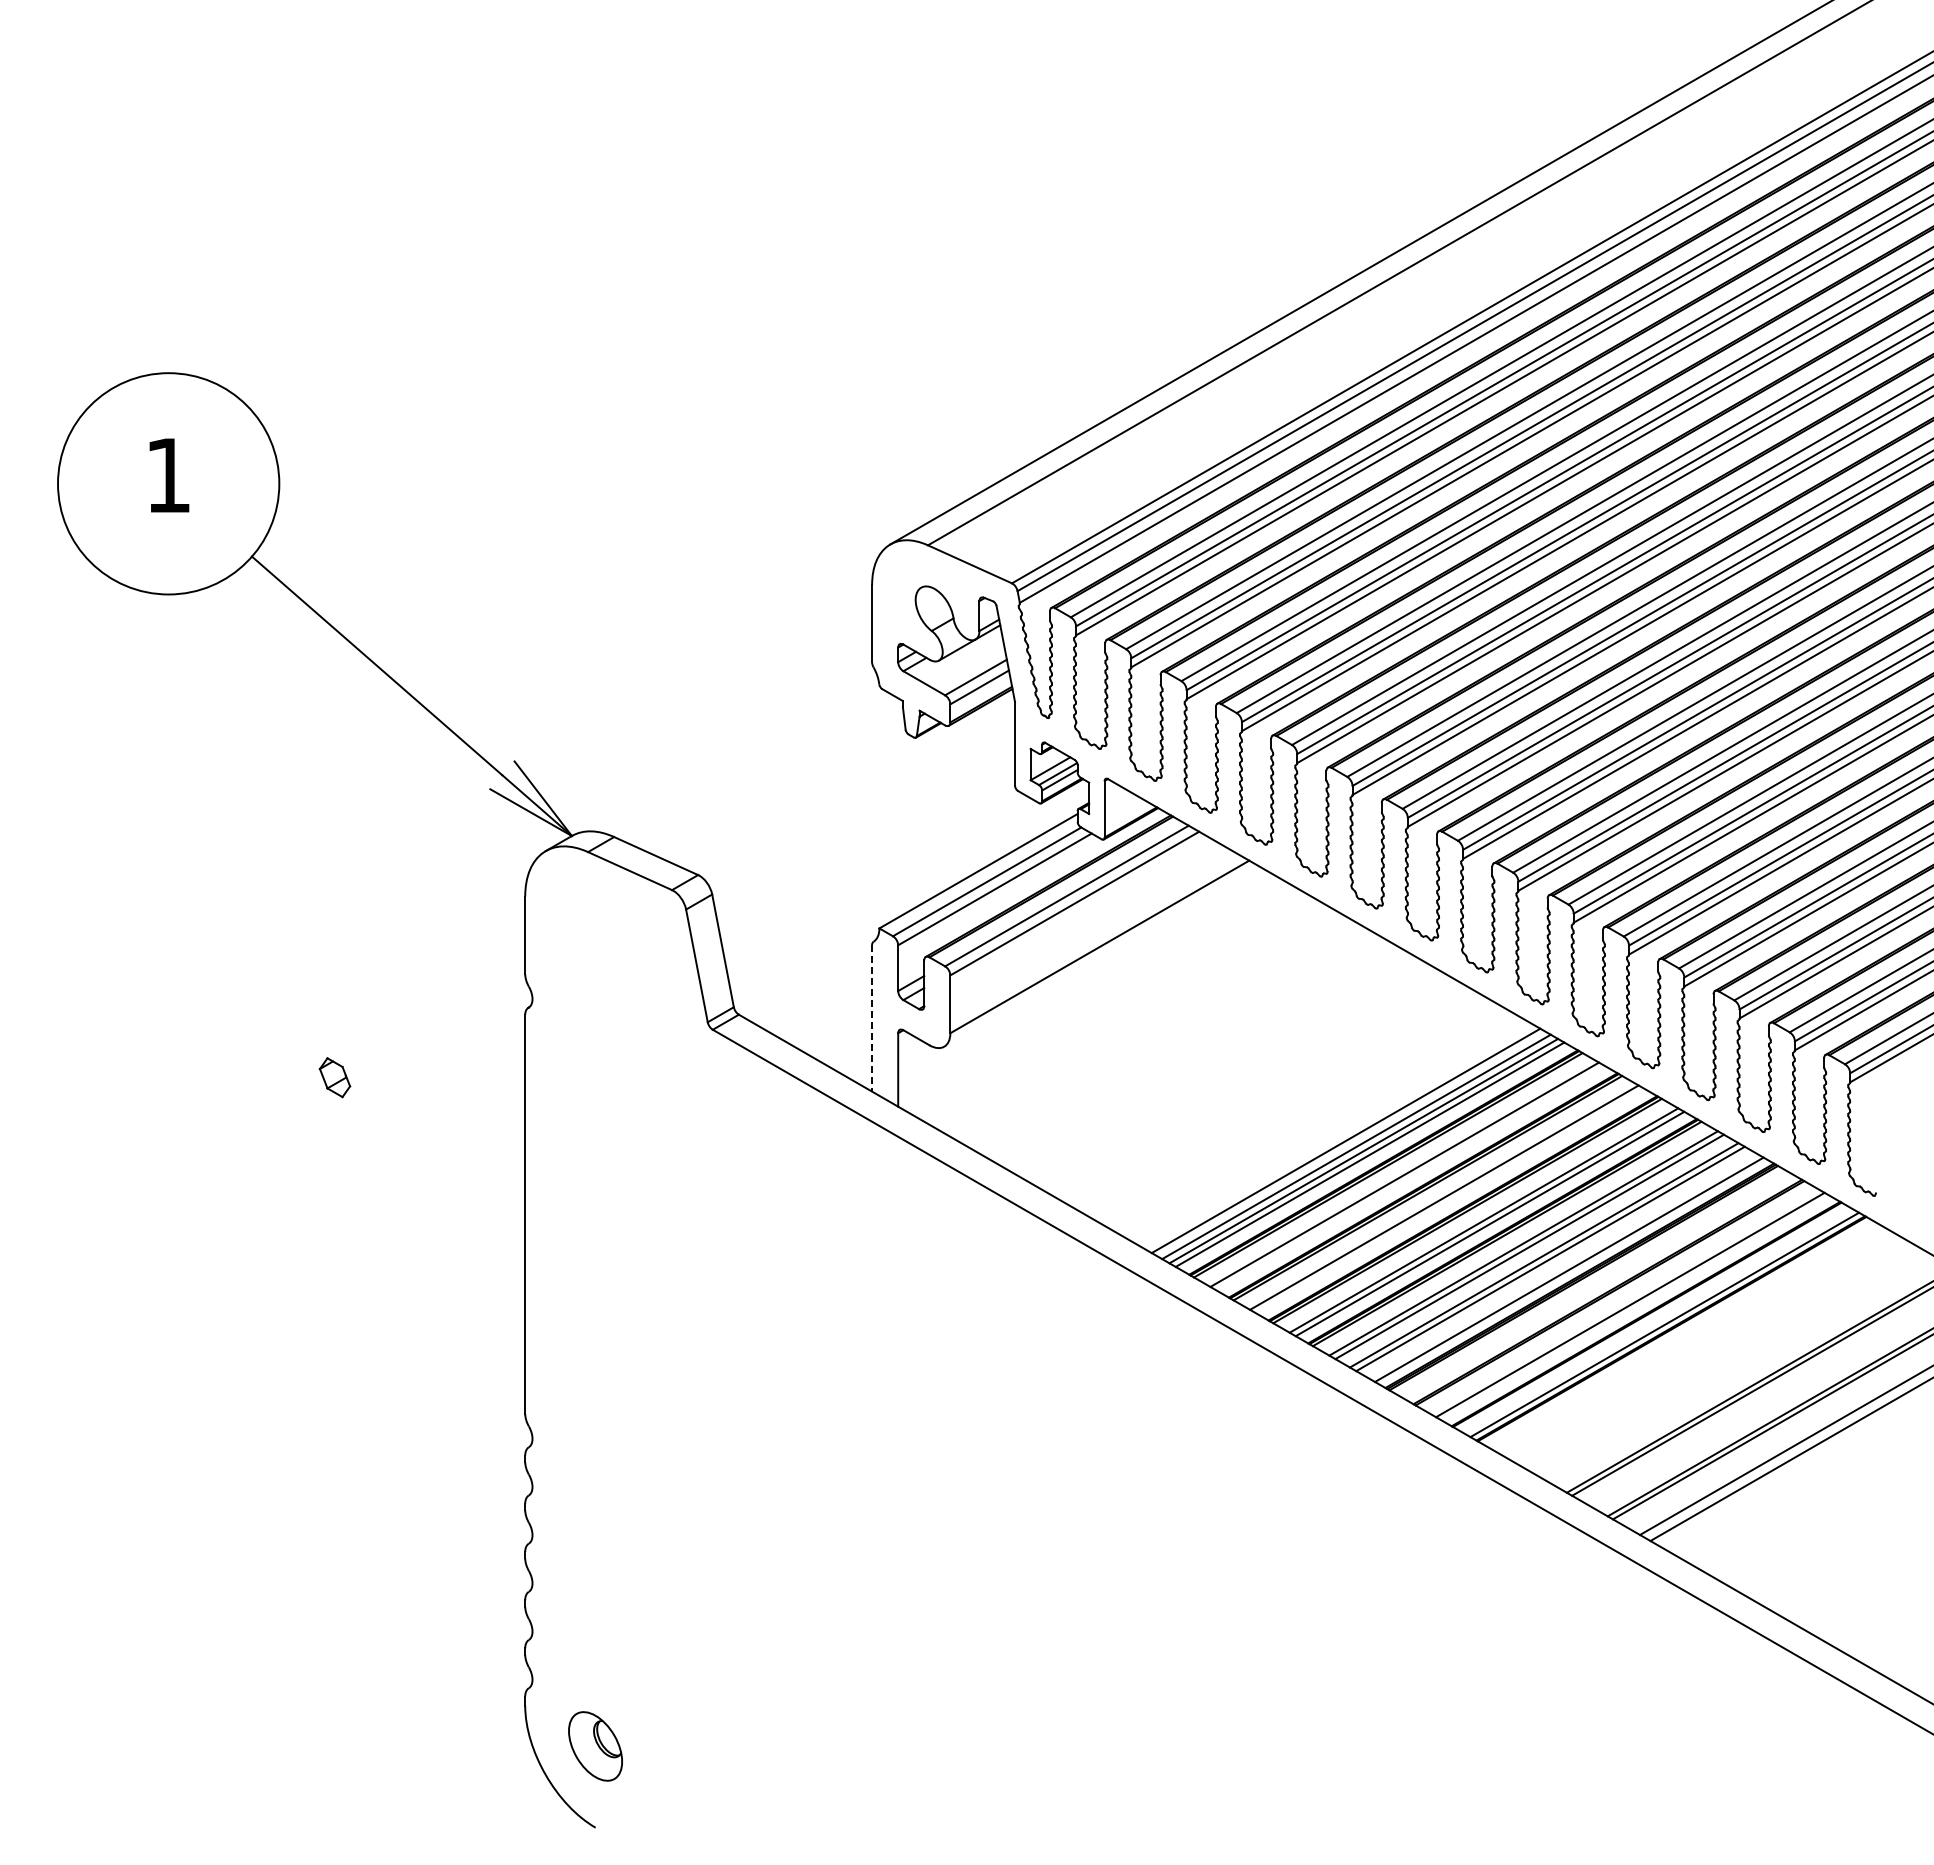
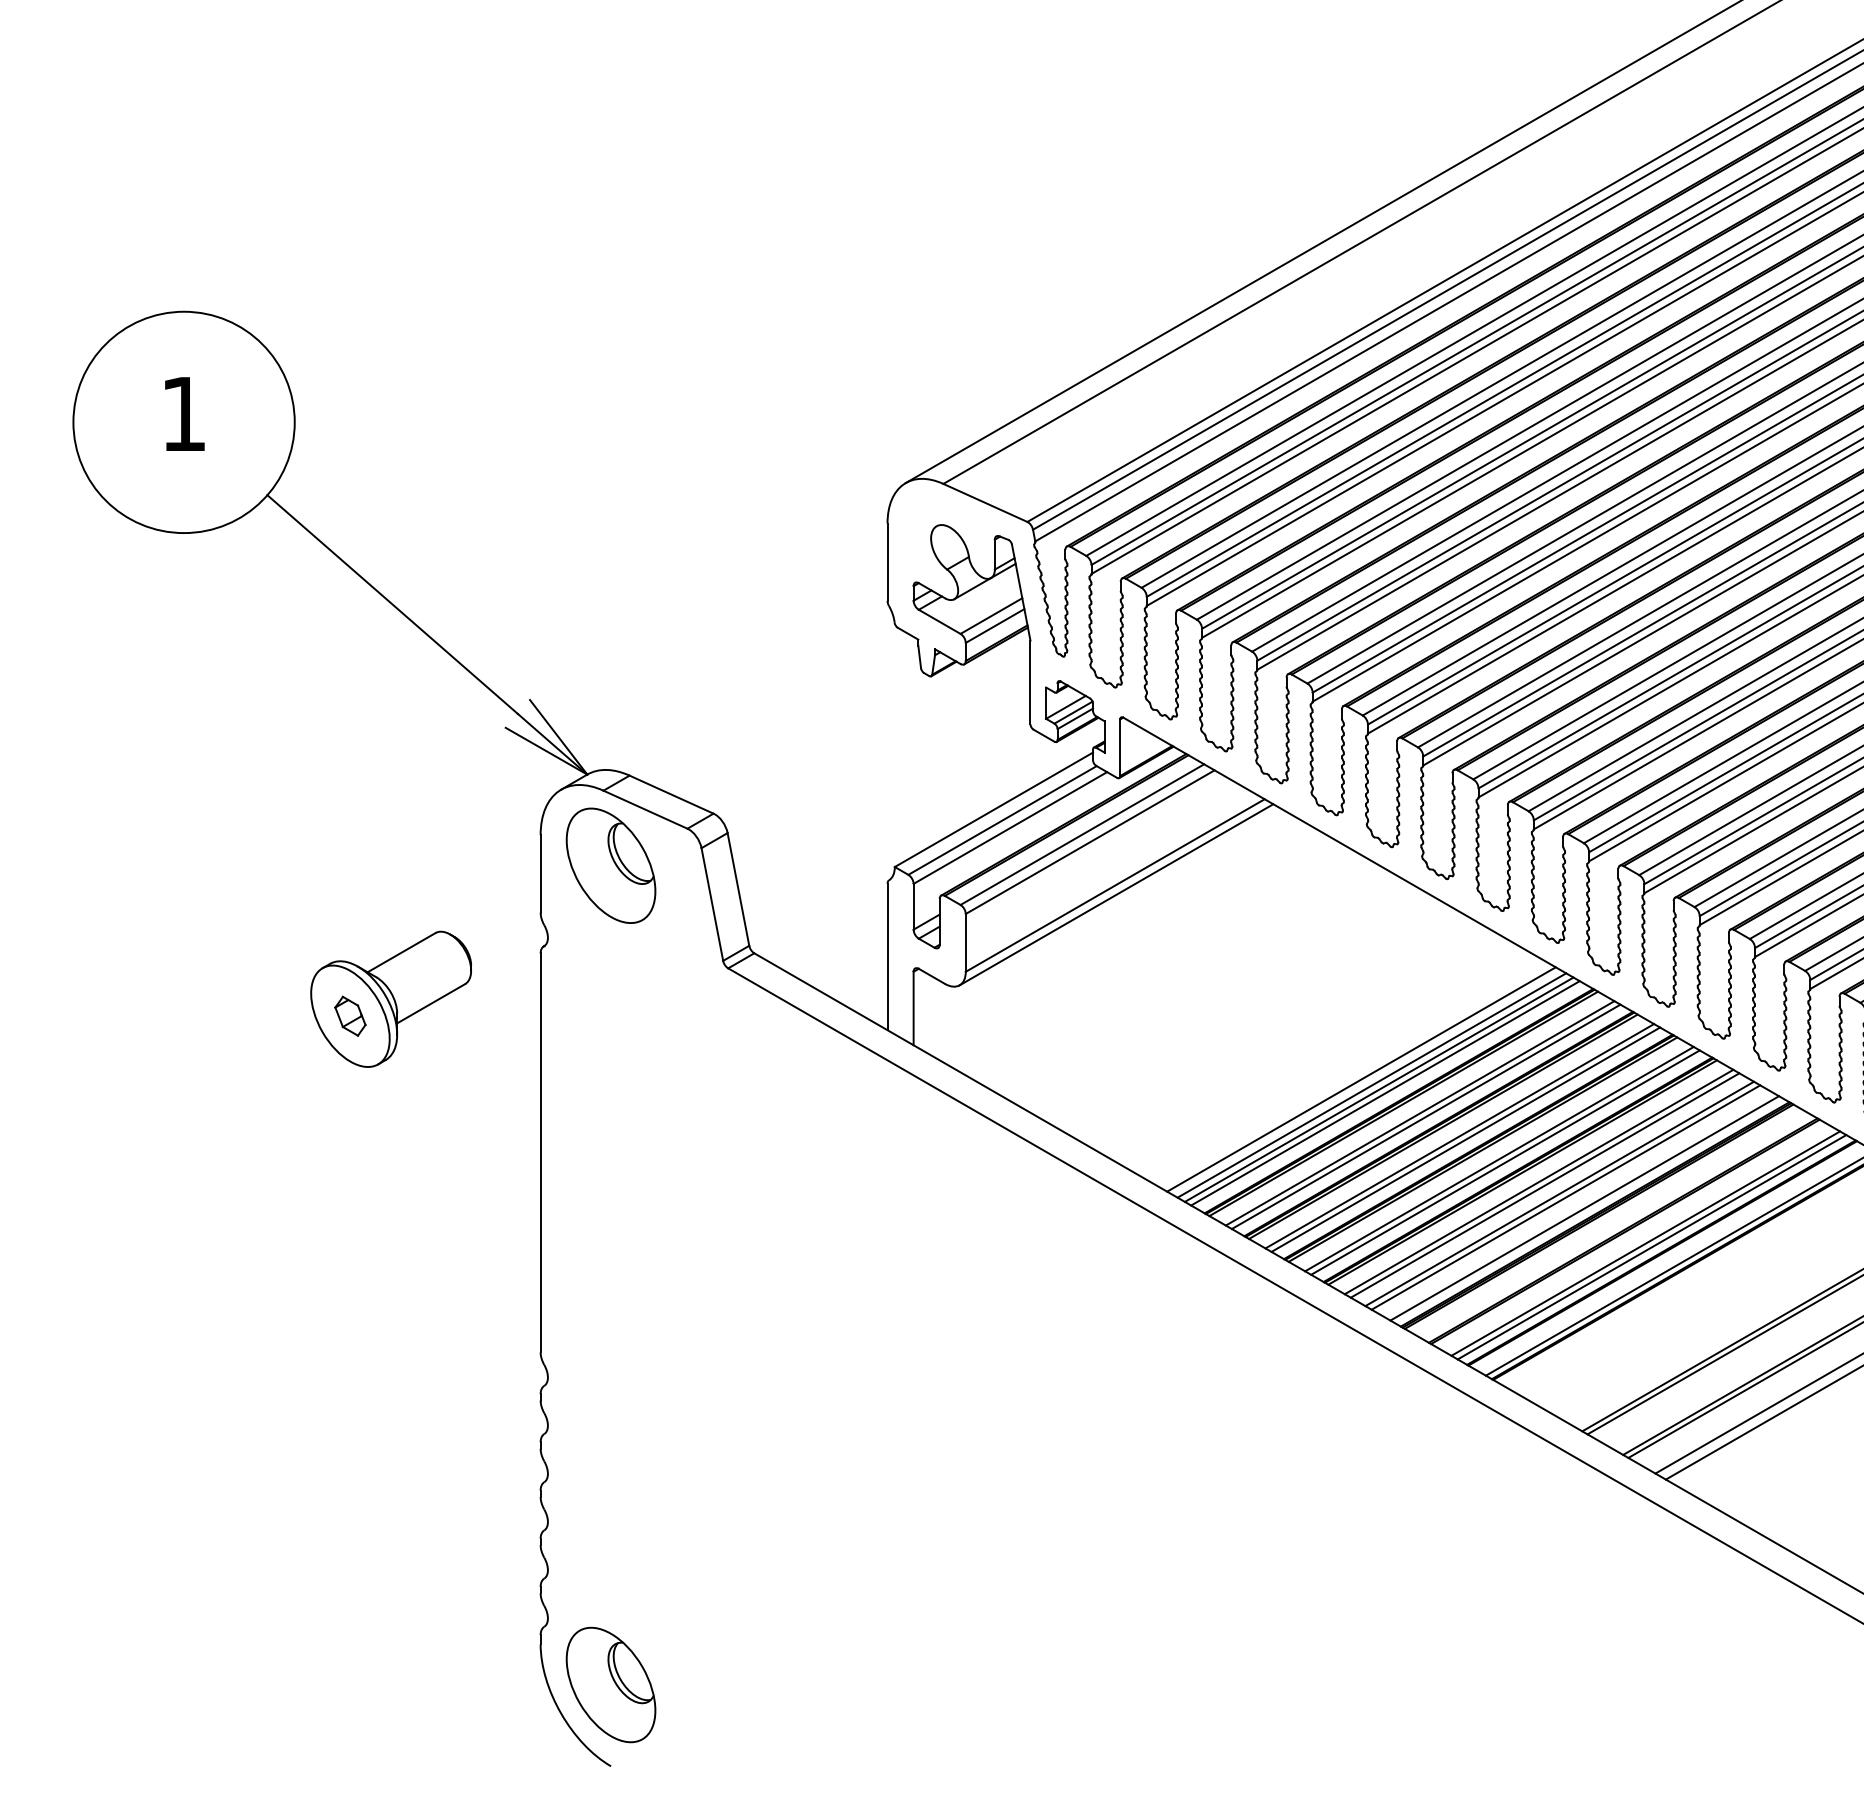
part: (595, 927) -> (610, 866), added
line: (1100, 955) -> (1115, 894), added
line: (872, 1018) -> (887, 957), dashed -> solid
part: (375, 1060) -> (390, 999), added
line: (1410, 1178) -> (1425, 1117), added
line: (1450, 1200) -> (1465, 1139), added
line: (1636, 1308) -> (1651, 1247), added
part: (595, 1746) -> (610, 1685), size x1.67

